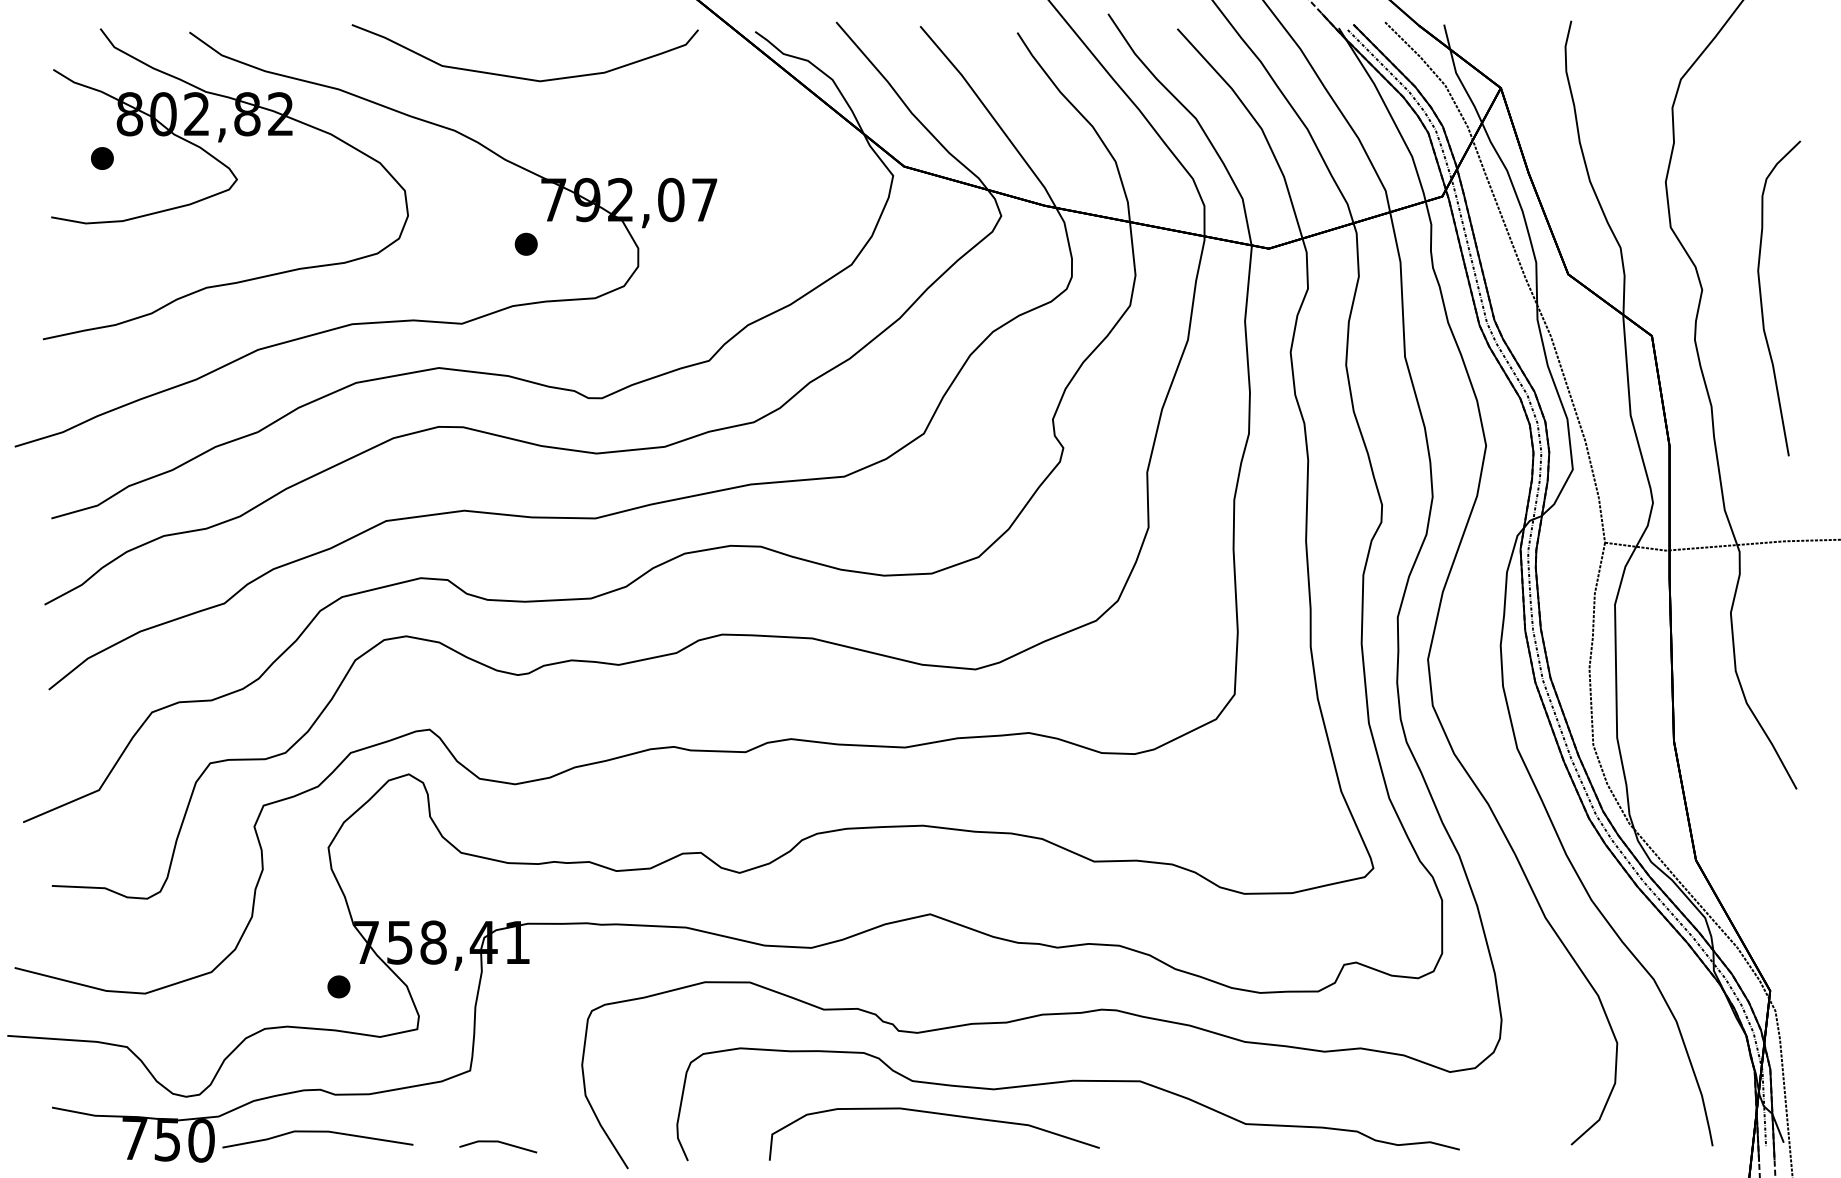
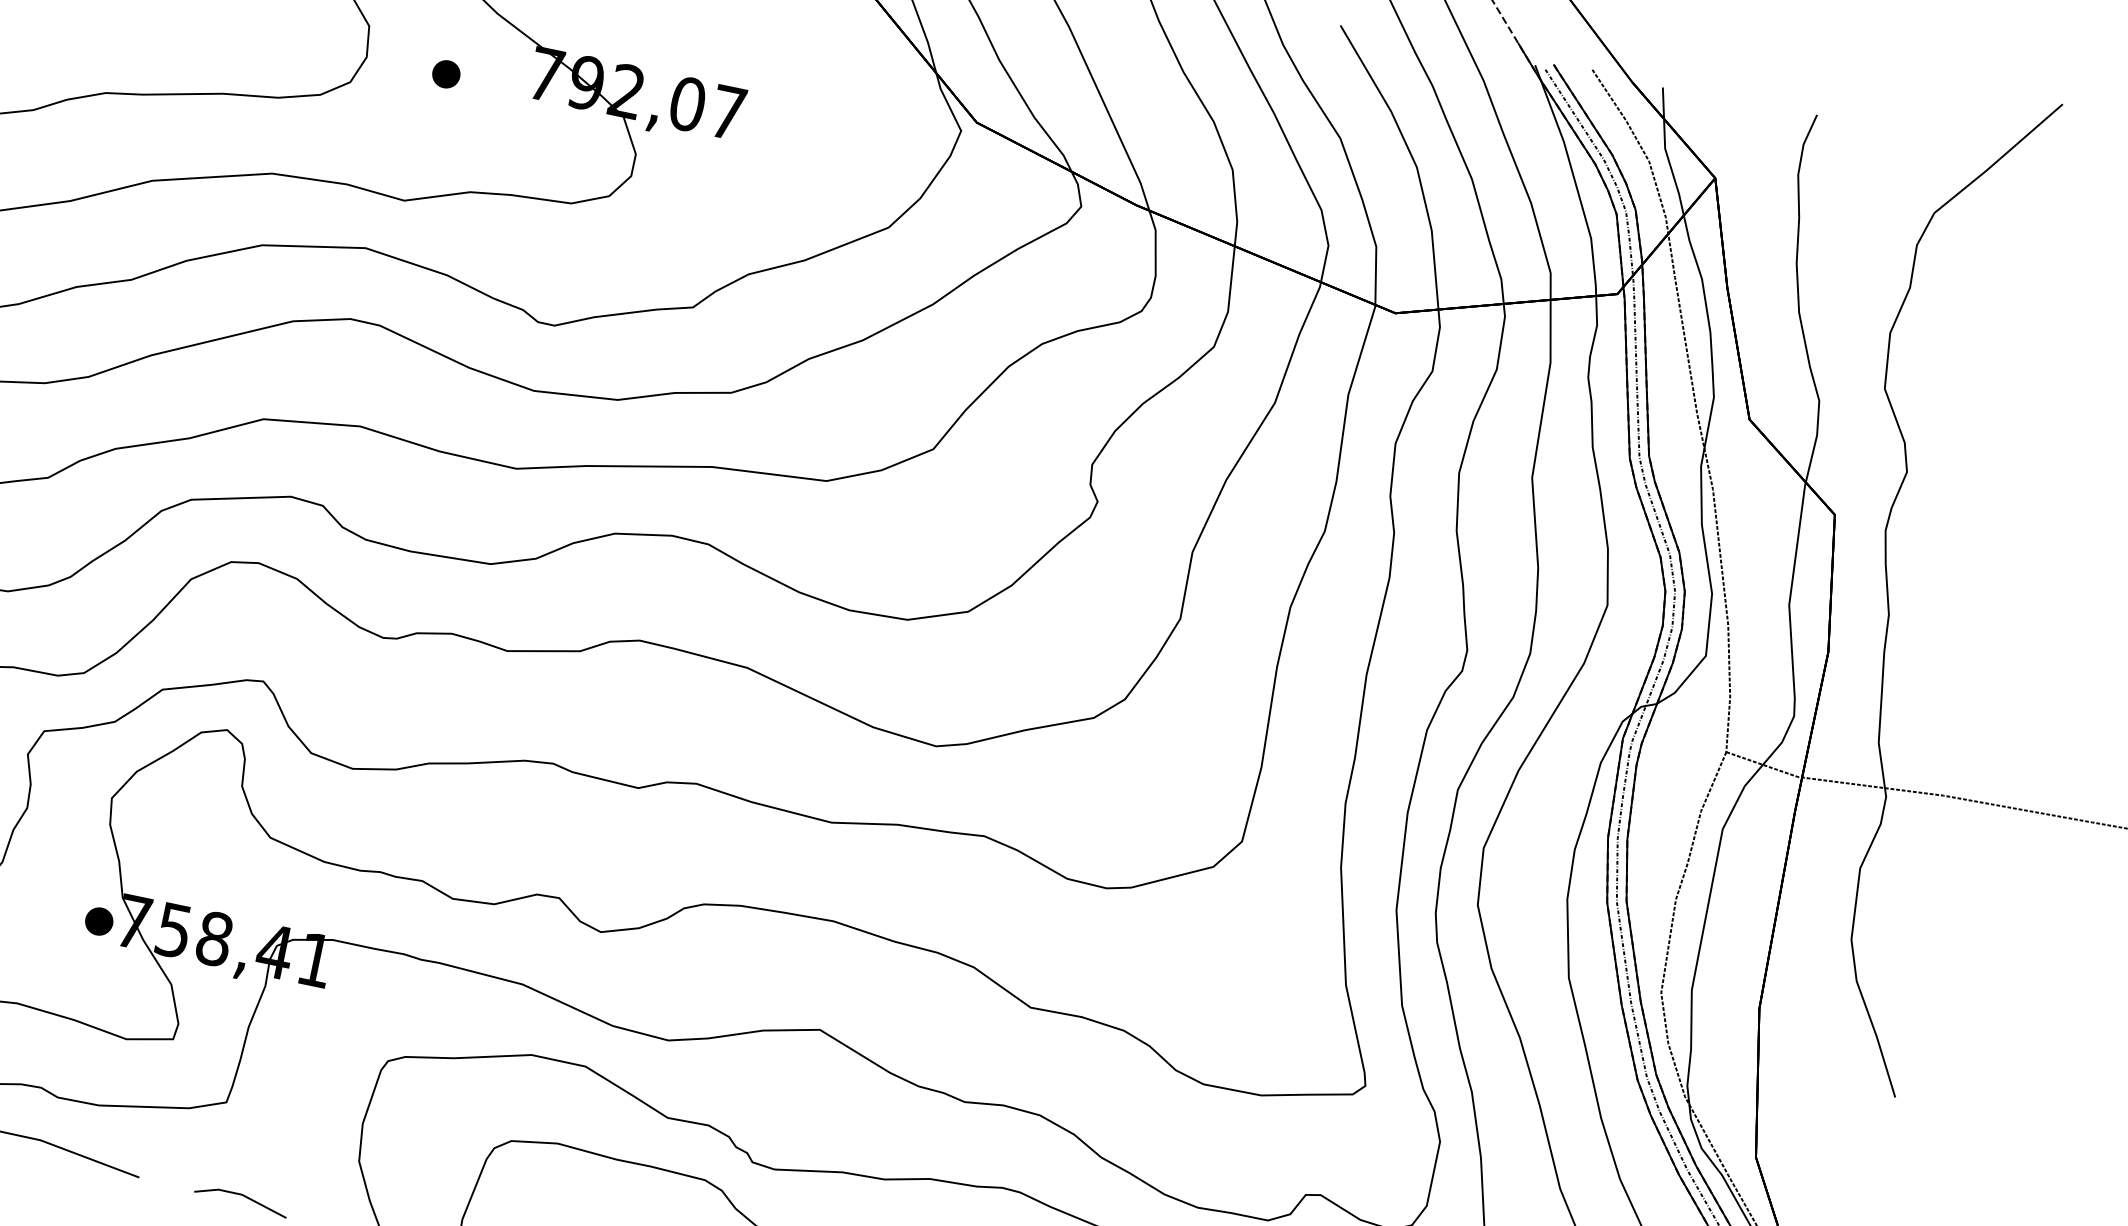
part: (525, 243) -> (445, 73), moved
curve: (1762, 302) -> (1976, 502), removed
part: (338, 986) -> (98, 920), moved

